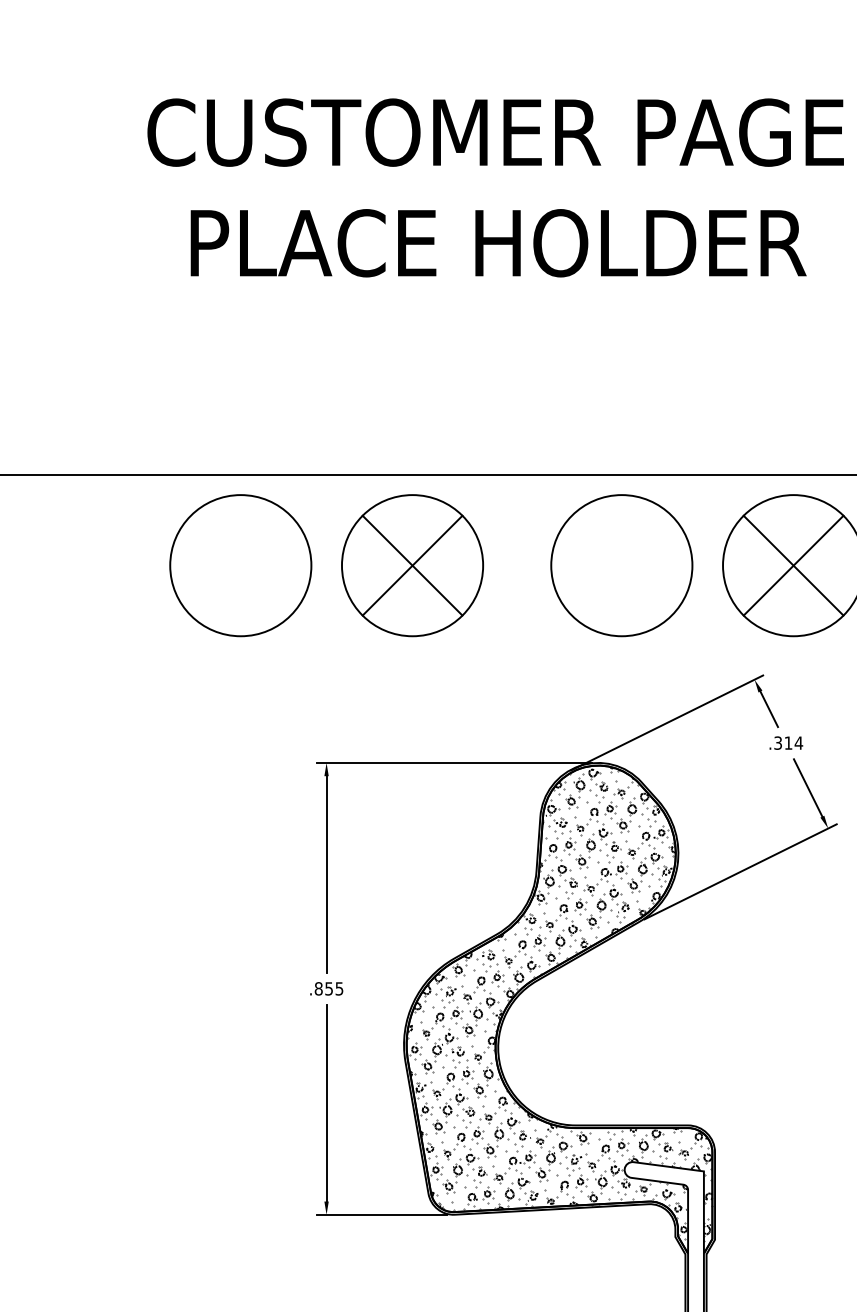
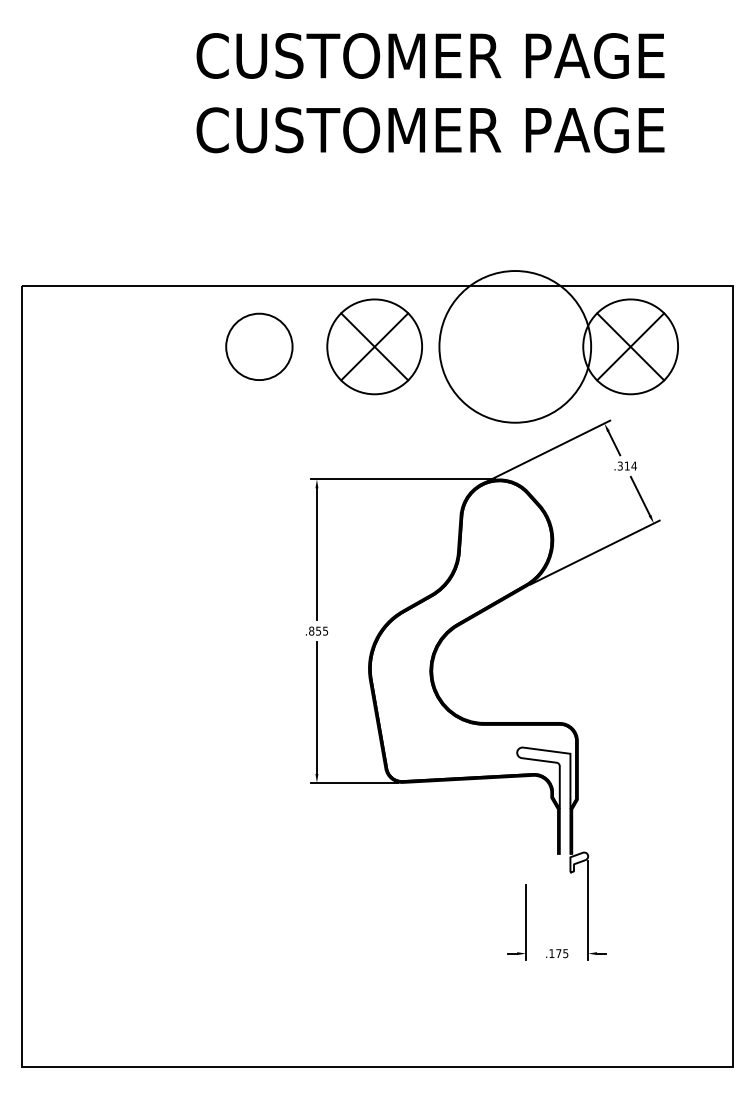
text: (495, 243) -> (430, 130), PLACE HOLDER -> CUSTOMER PAGE
circle: (241, 565) -> (259, 346), size x0.7
circle: (620, 565) -> (514, 346), size x1.6
hatch: (559, 1004) -> (473, 641), removed

